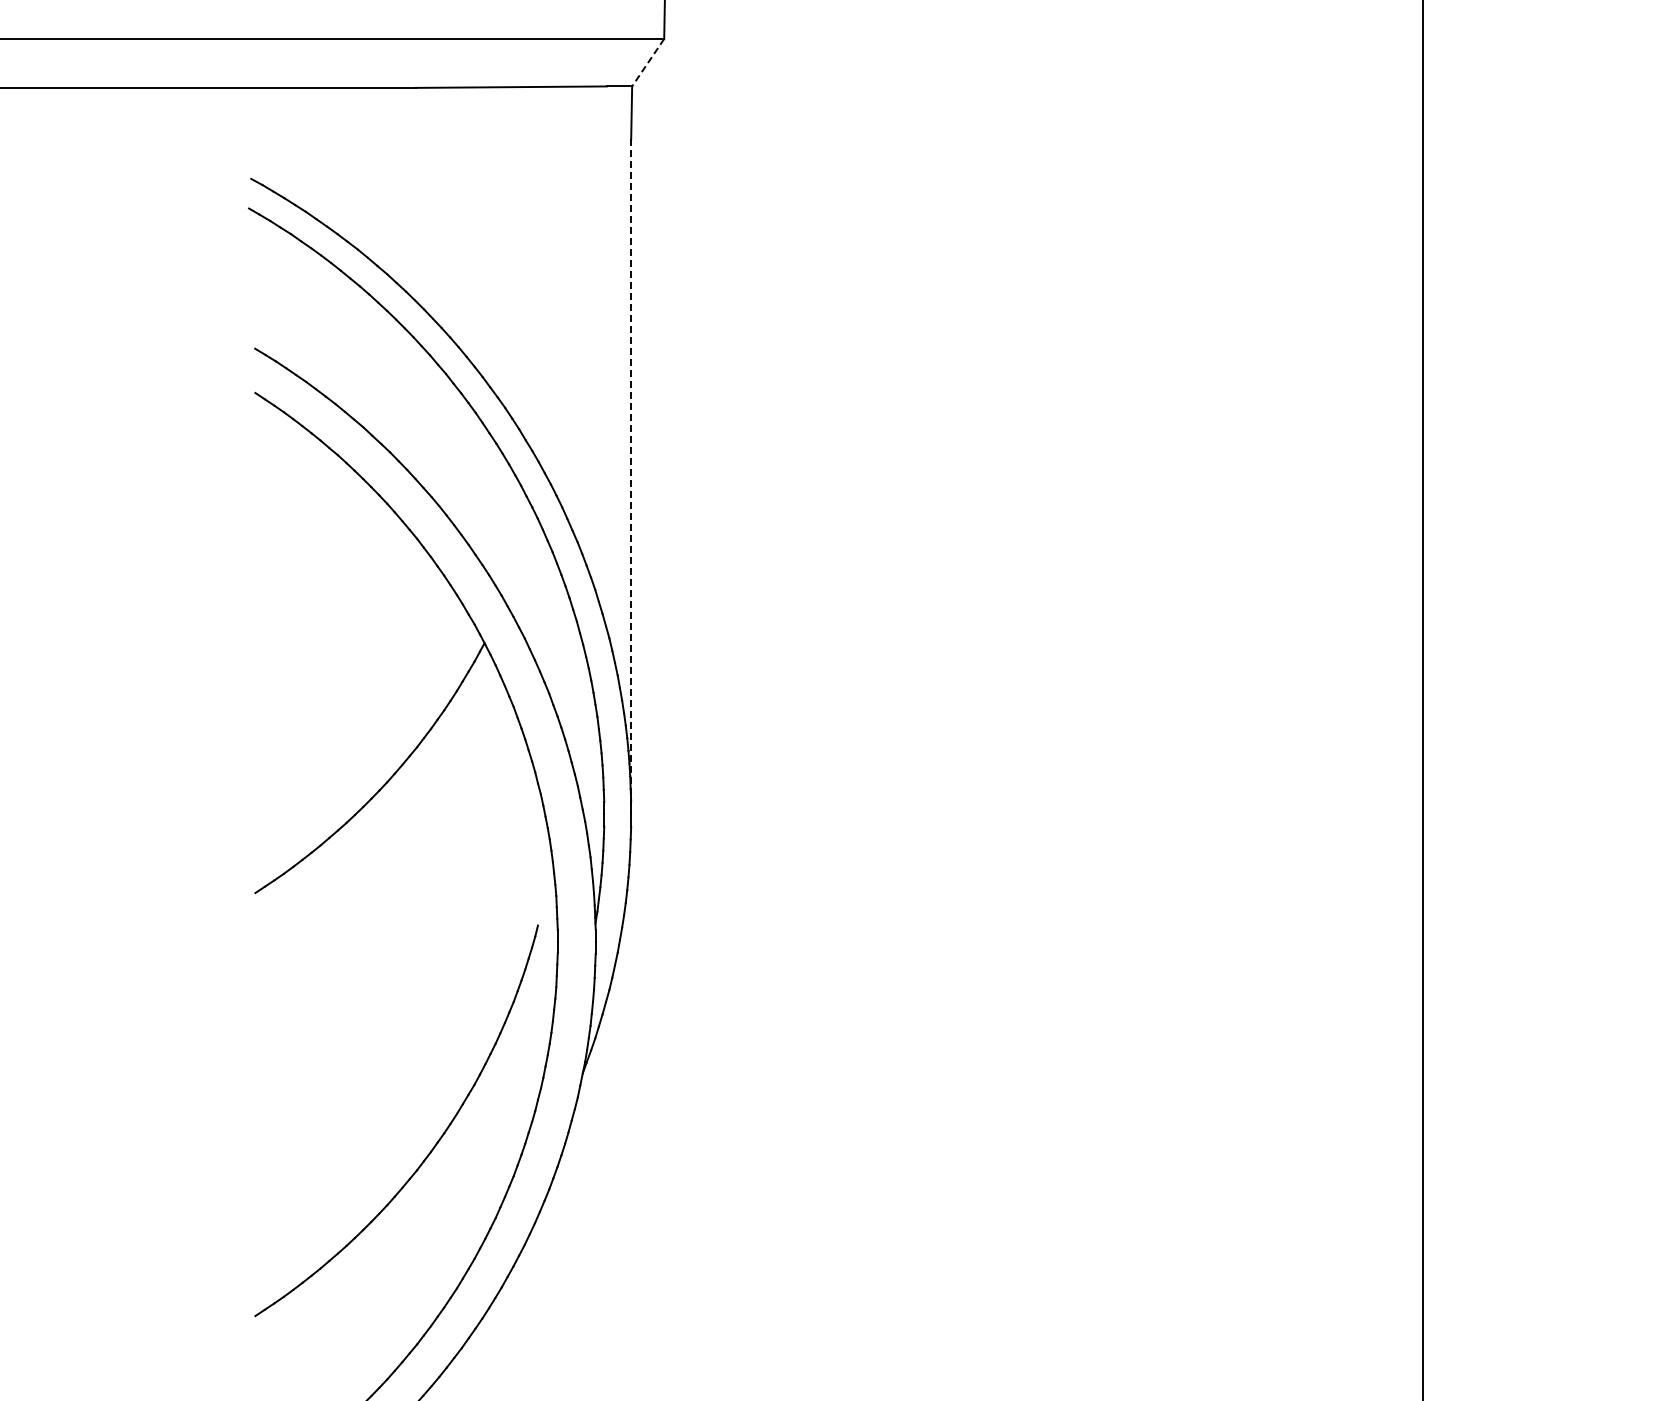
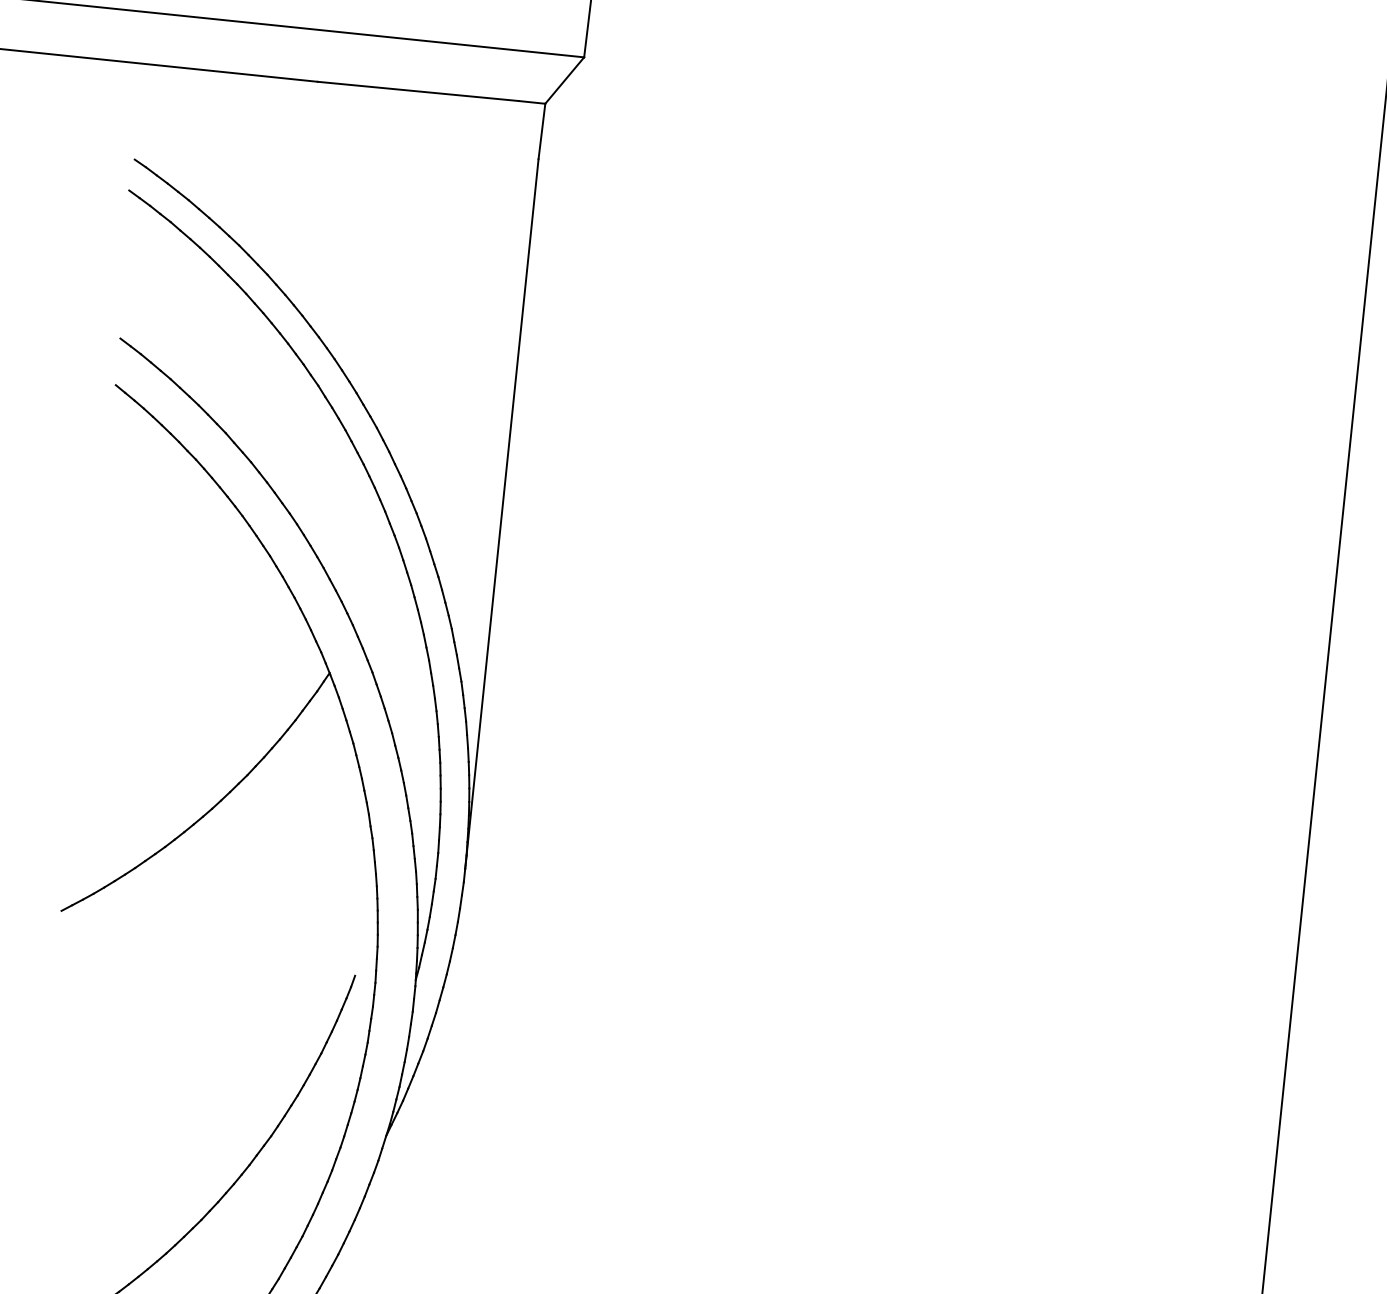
line: (648, 62) -> (565, 80), dashed -> solid
line: (631, 477) -> (502, 514), dashed -> solid

